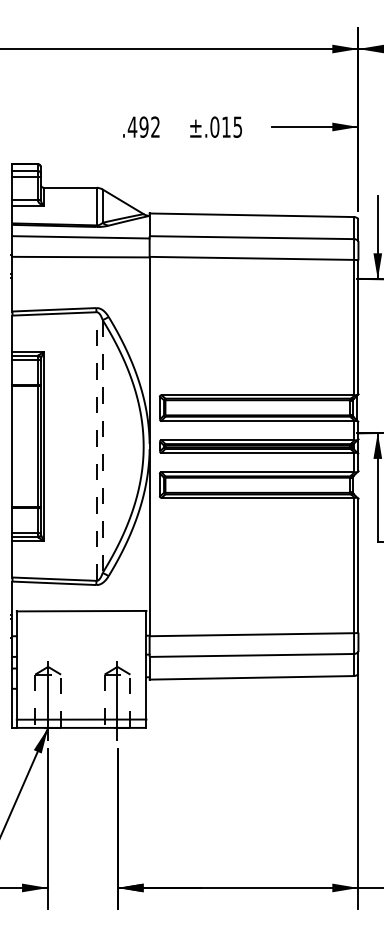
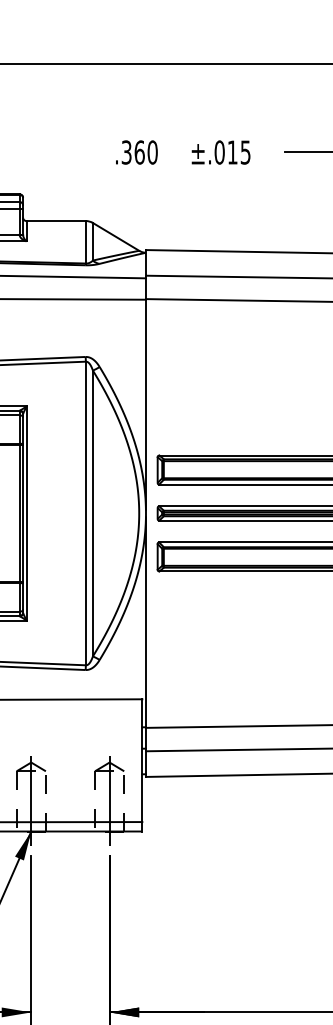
text: (143, 126) -> (139, 151), .492 -> .360
line: (96, 446) -> (85, 513), dashed -> solid
line: (102, 447) -> (92, 514), dashed -> solid

